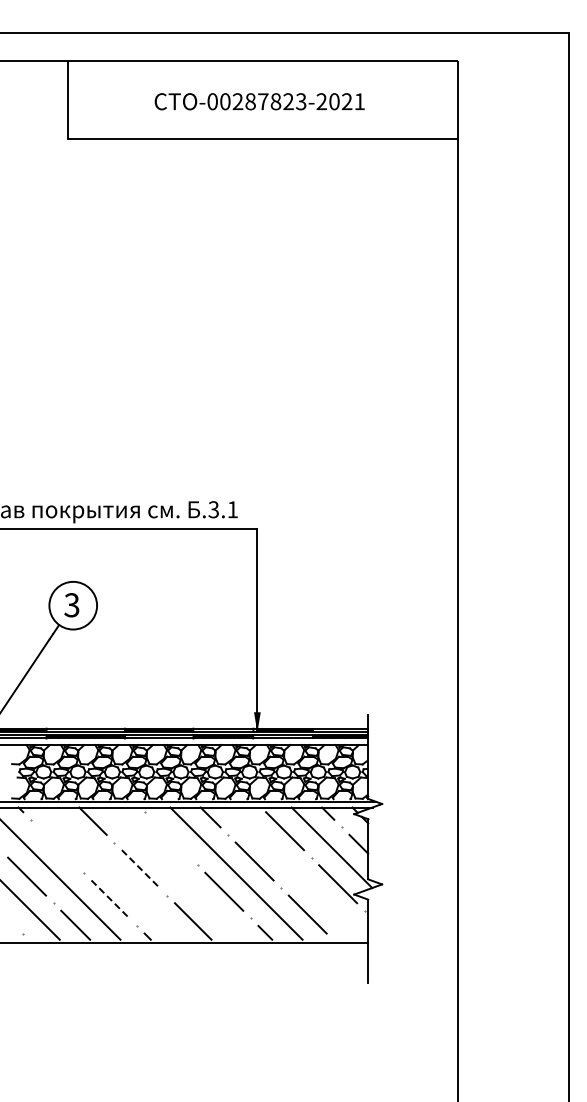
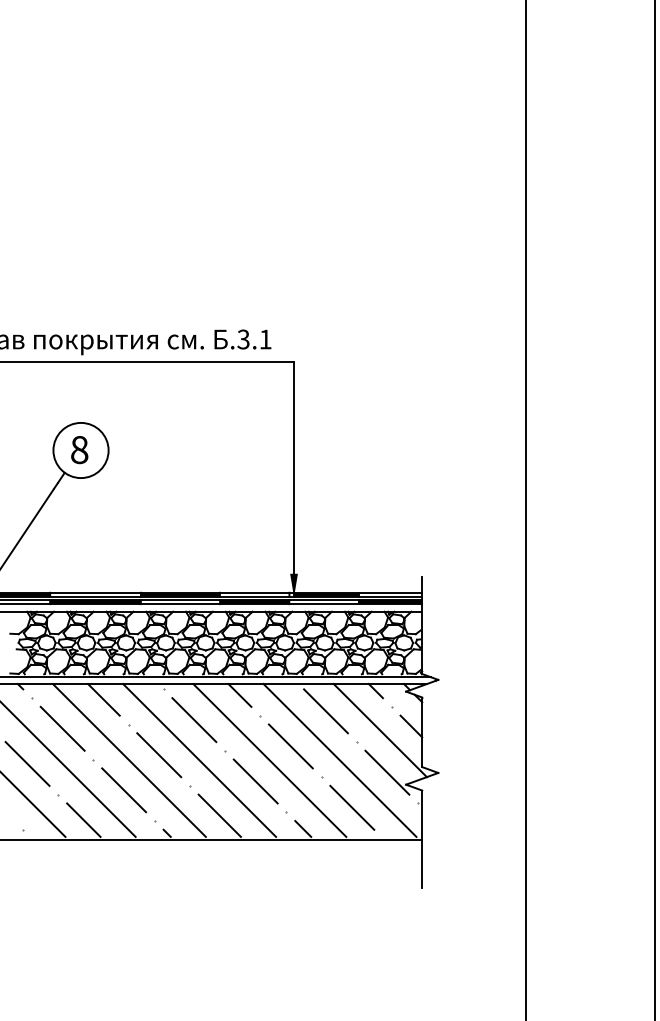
text: (71, 605) -> (79, 450), 3 -> 8
line: (171, 838) -> (194, 719), added
line: (57, 846) -> (62, 729), added
line: (140, 869) -> (158, 755), dashed -> solid
line: (114, 873) -> (128, 760), added
line: (175, 873) -> (199, 760), added
line: (297, 873) -> (340, 760), added
line: (110, 899) -> (124, 790), dashed -> solid

